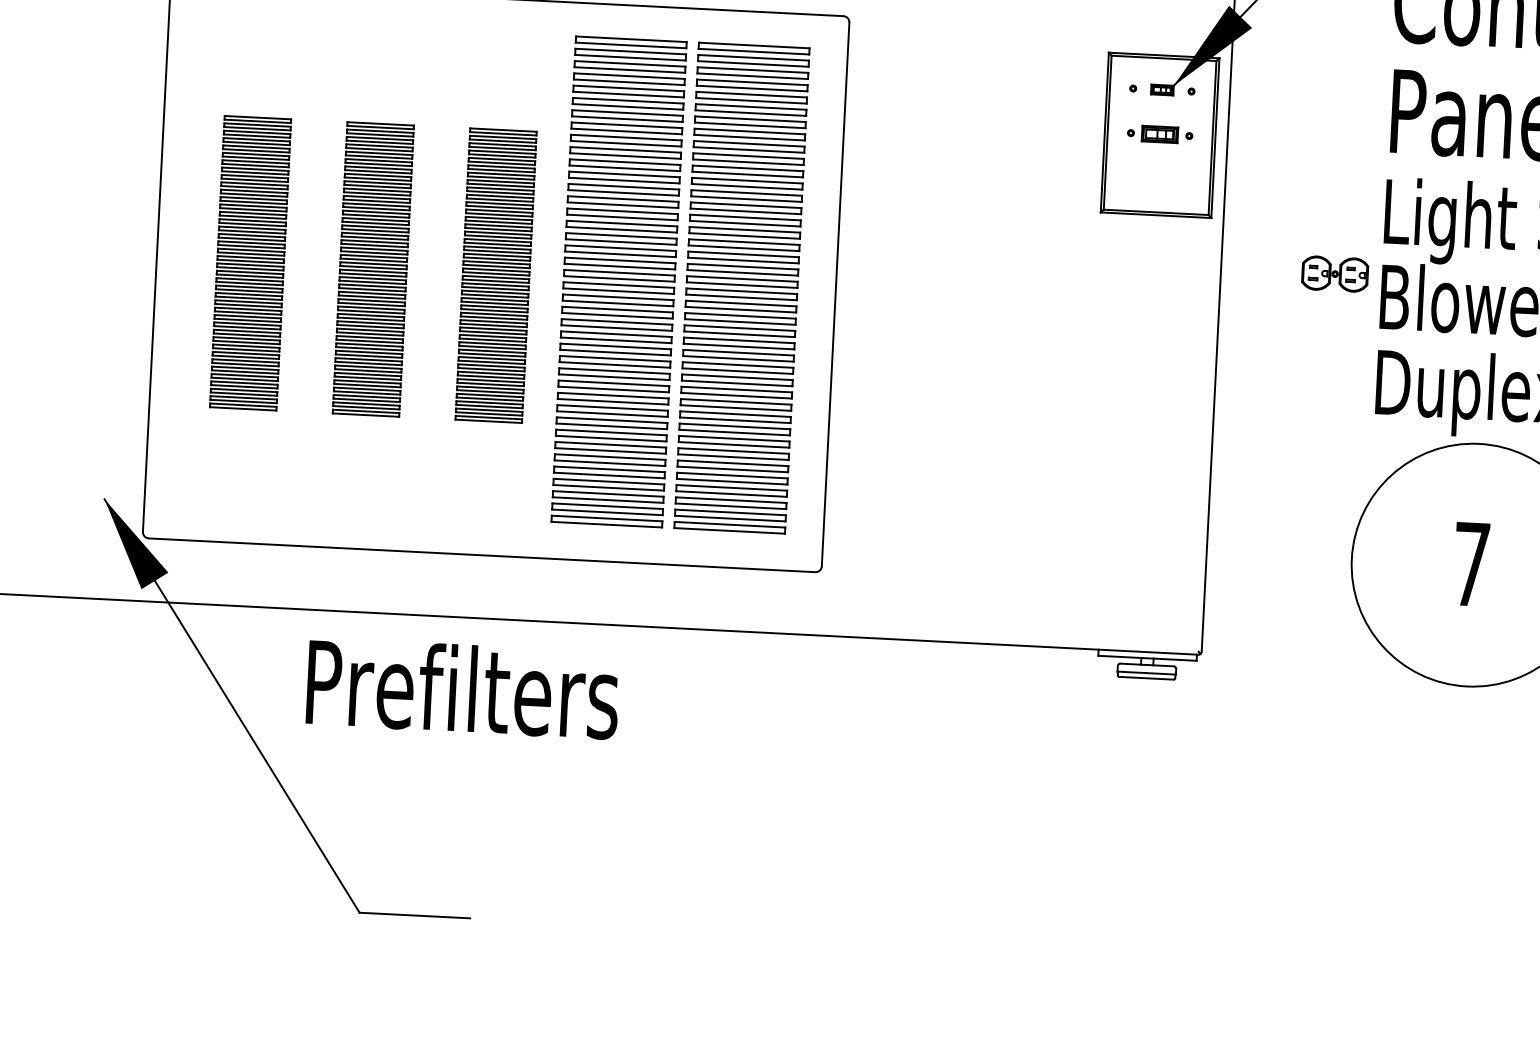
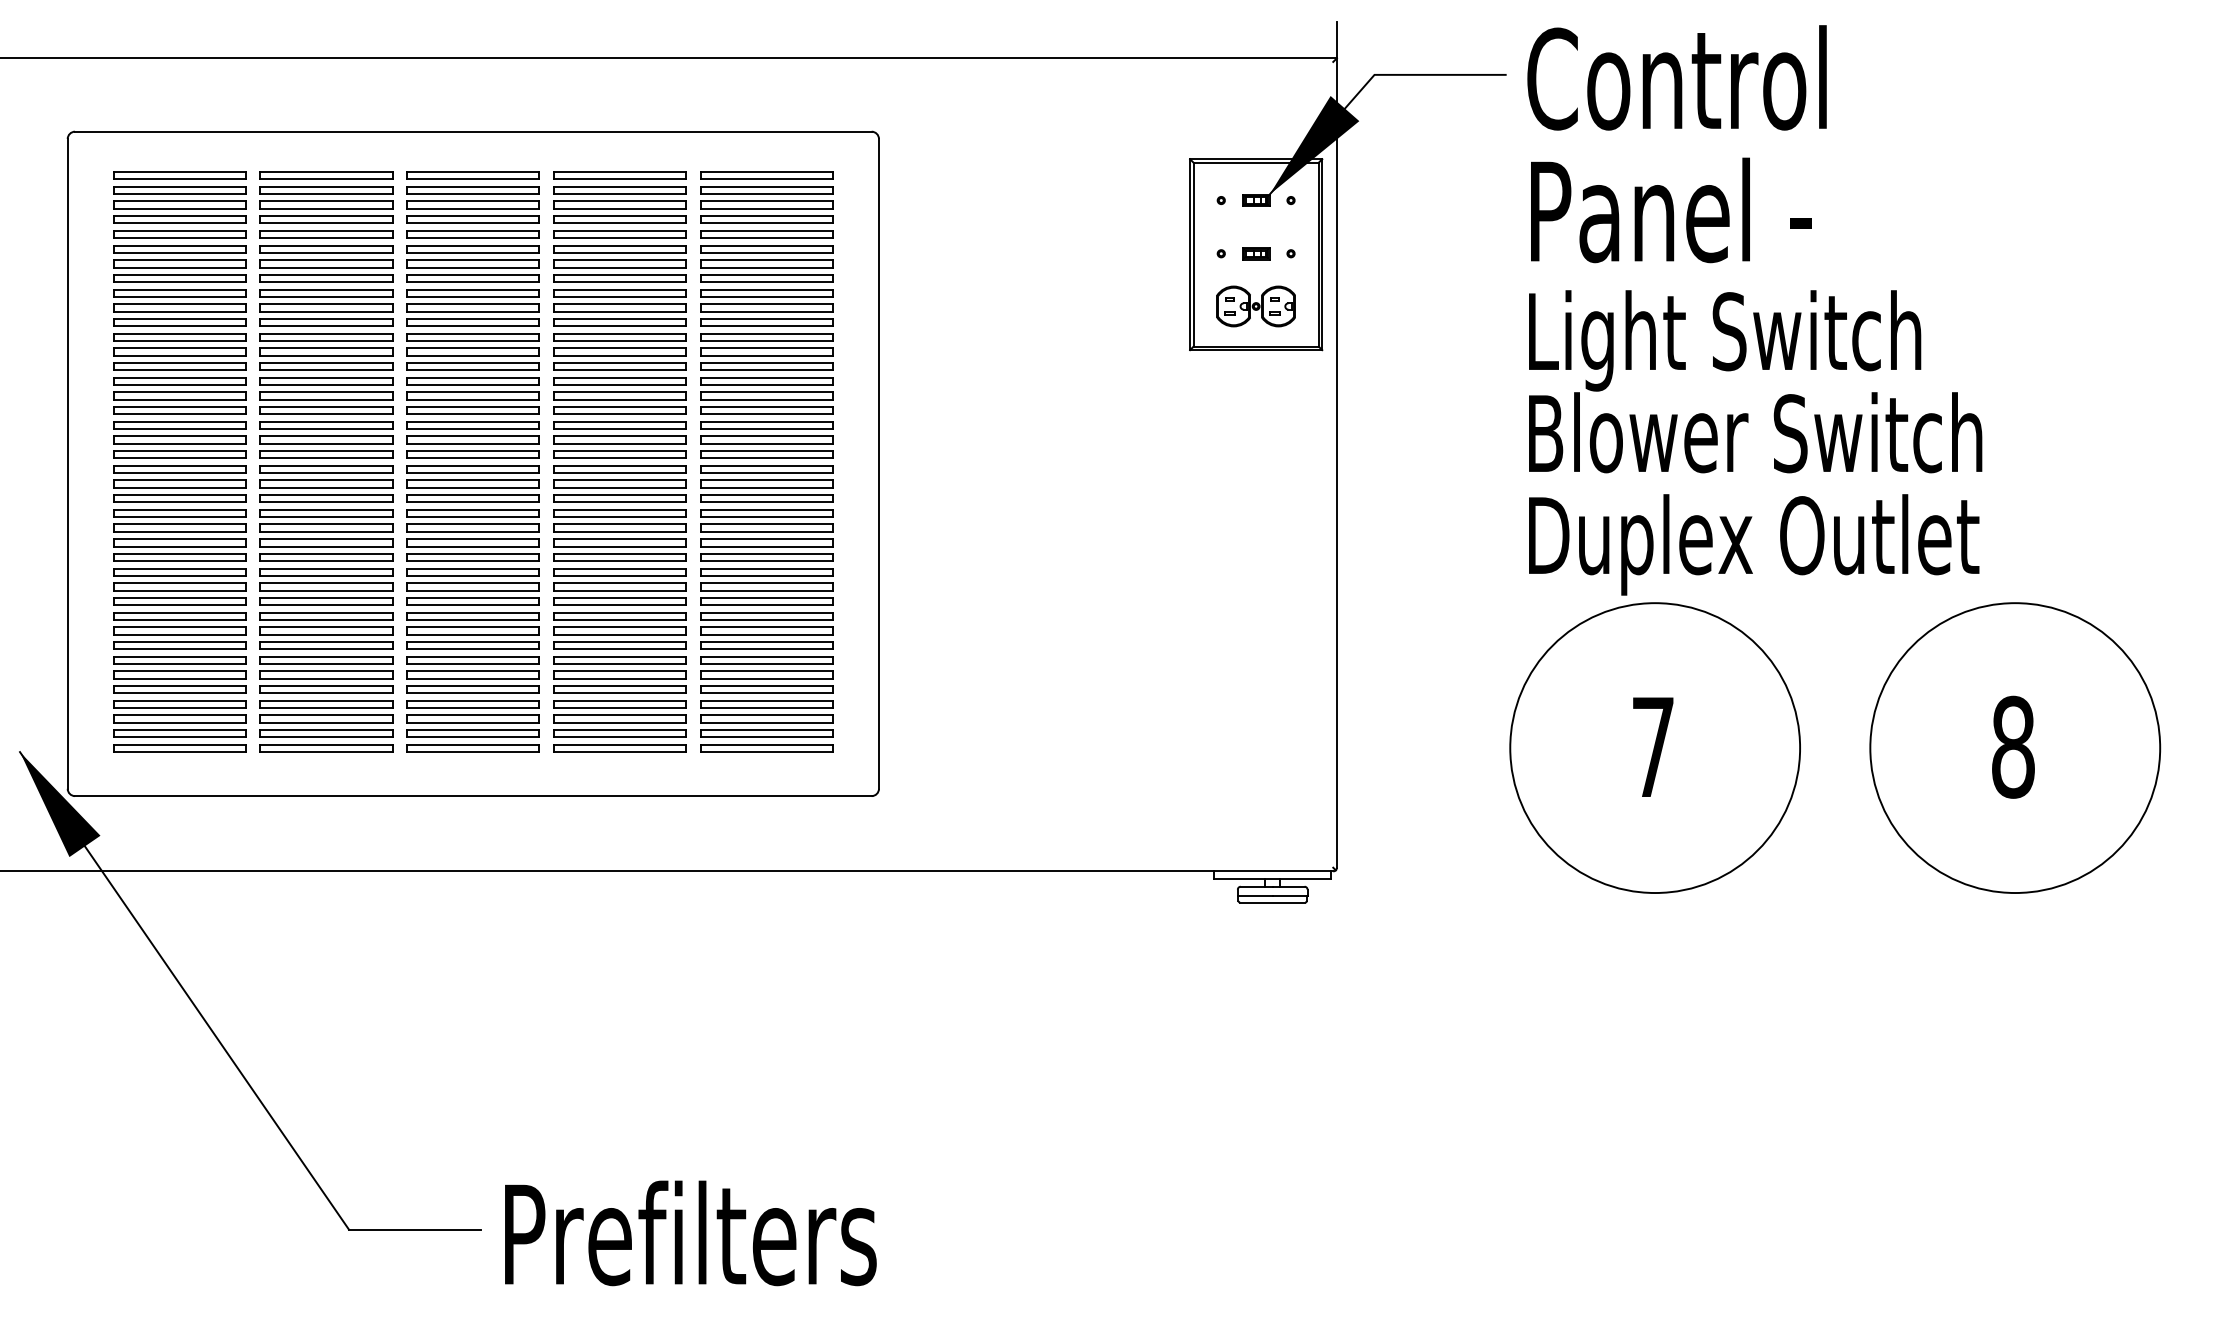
part: (1160, 134) -> (1256, 253), size x0.62
part: (250, 262) -> (179, 461), size x1.67
part: (373, 269) -> (326, 461), size x1.67
part: (1334, 274) -> (1255, 306), moved
part: (495, 275) -> (472, 461), size x1.67
text: (462, 688) -> (690, 1233), moved

